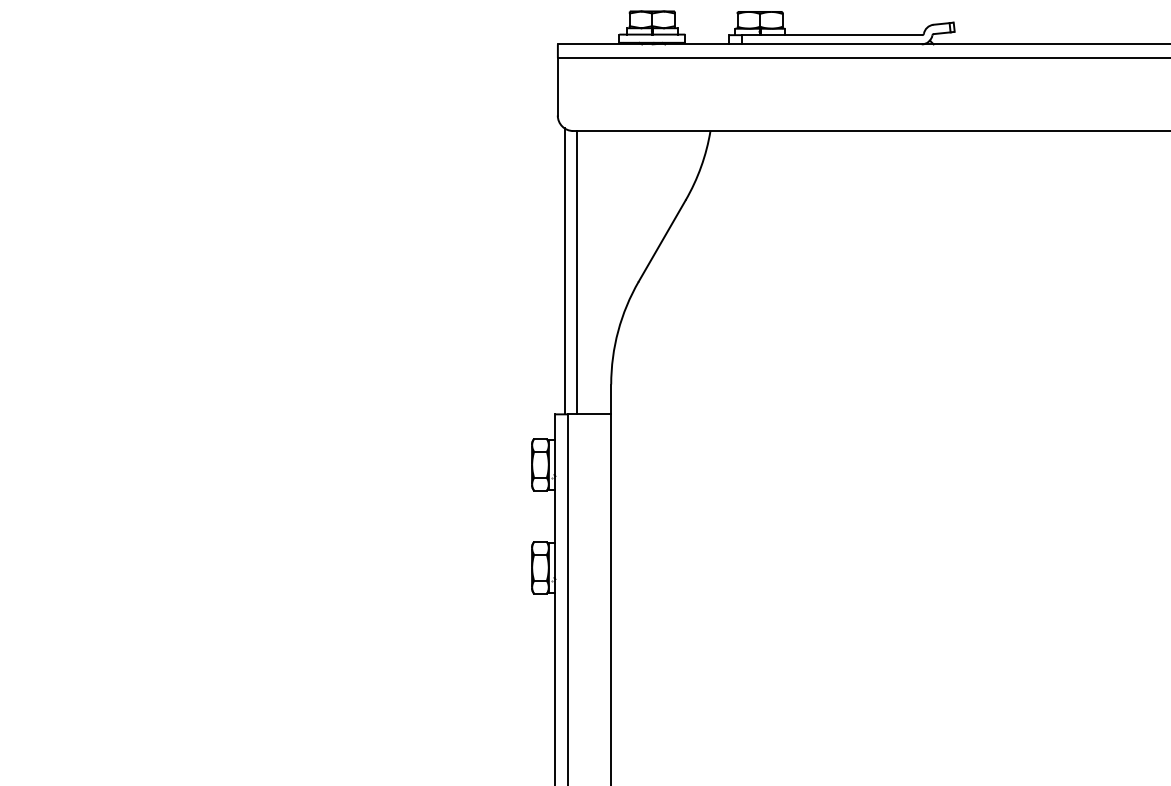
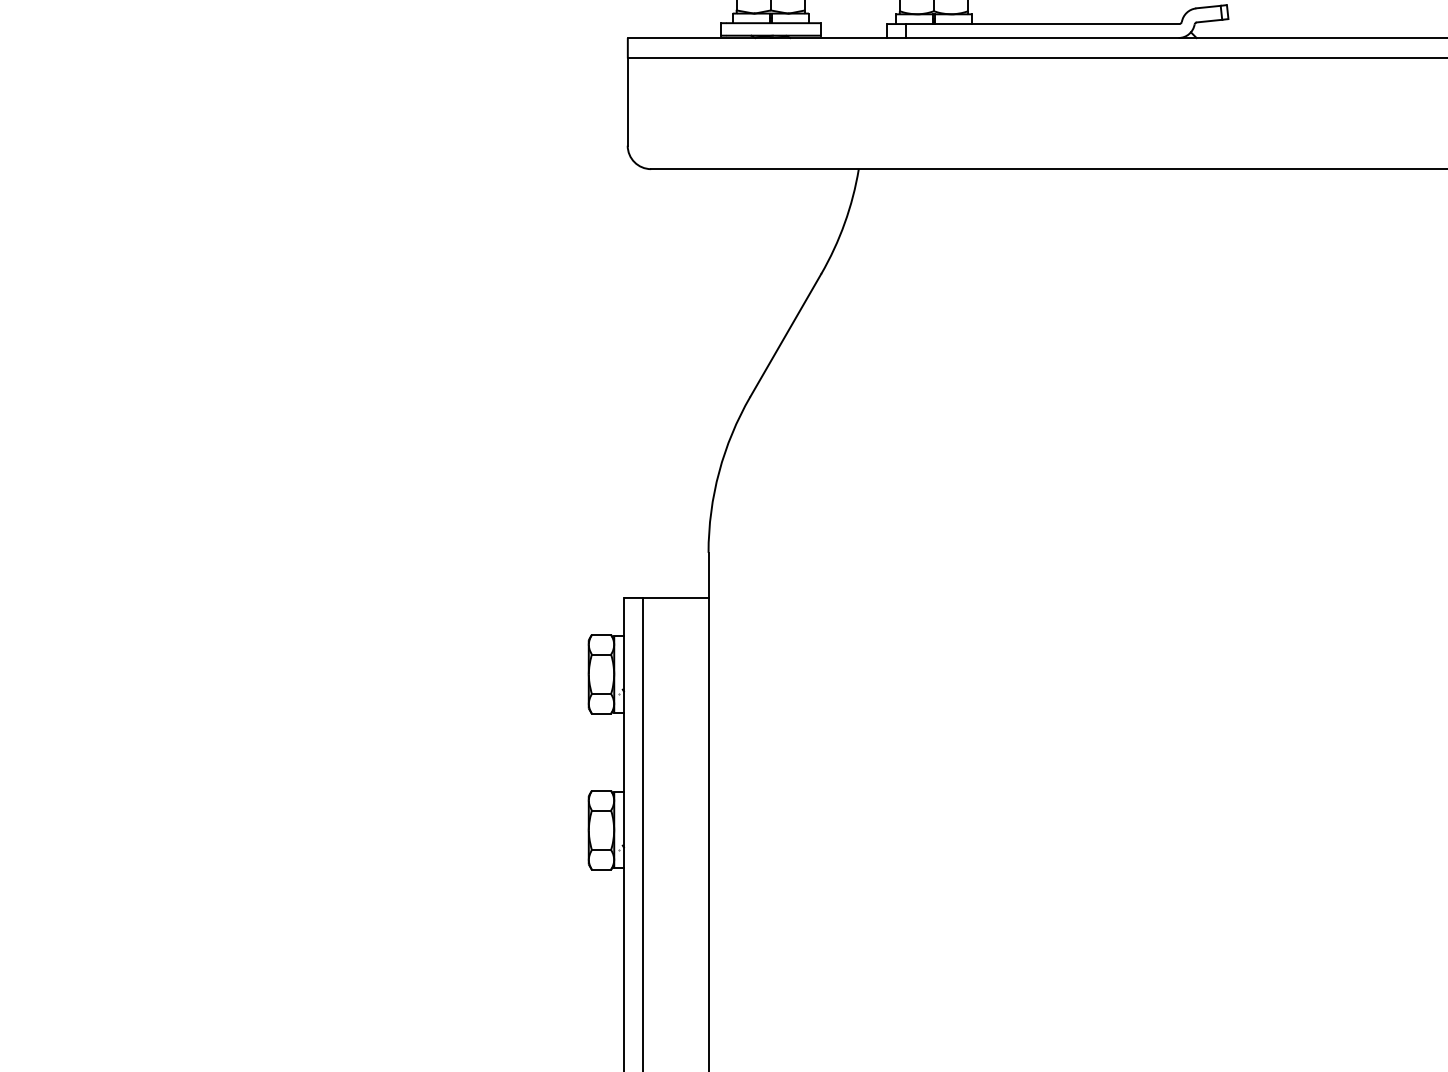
line: (564, 271) -> (637, 381), removed
line: (576, 272) -> (656, 383), removed

